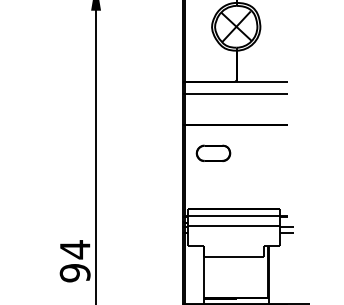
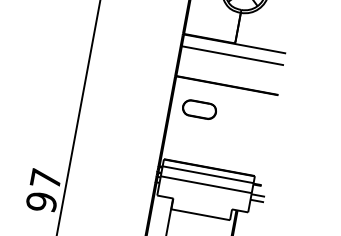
text: (75, 249) -> (46, 179), 94 -> 97

